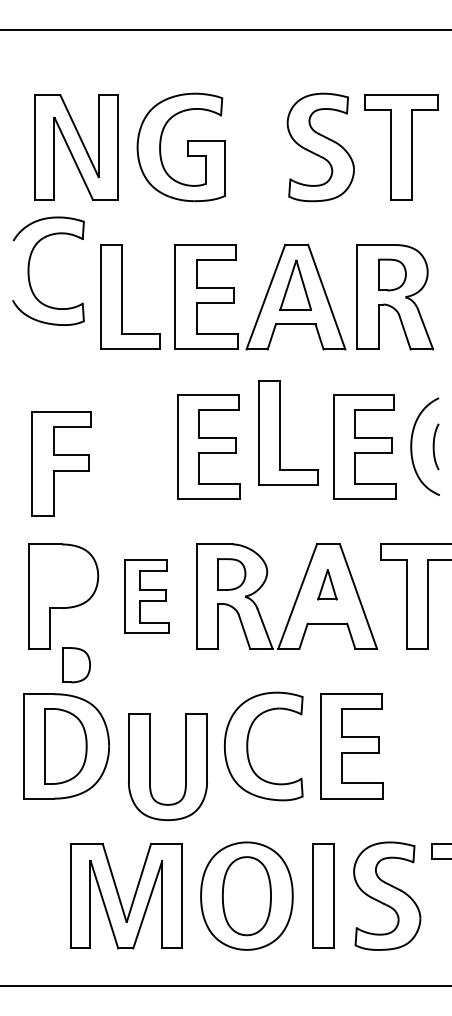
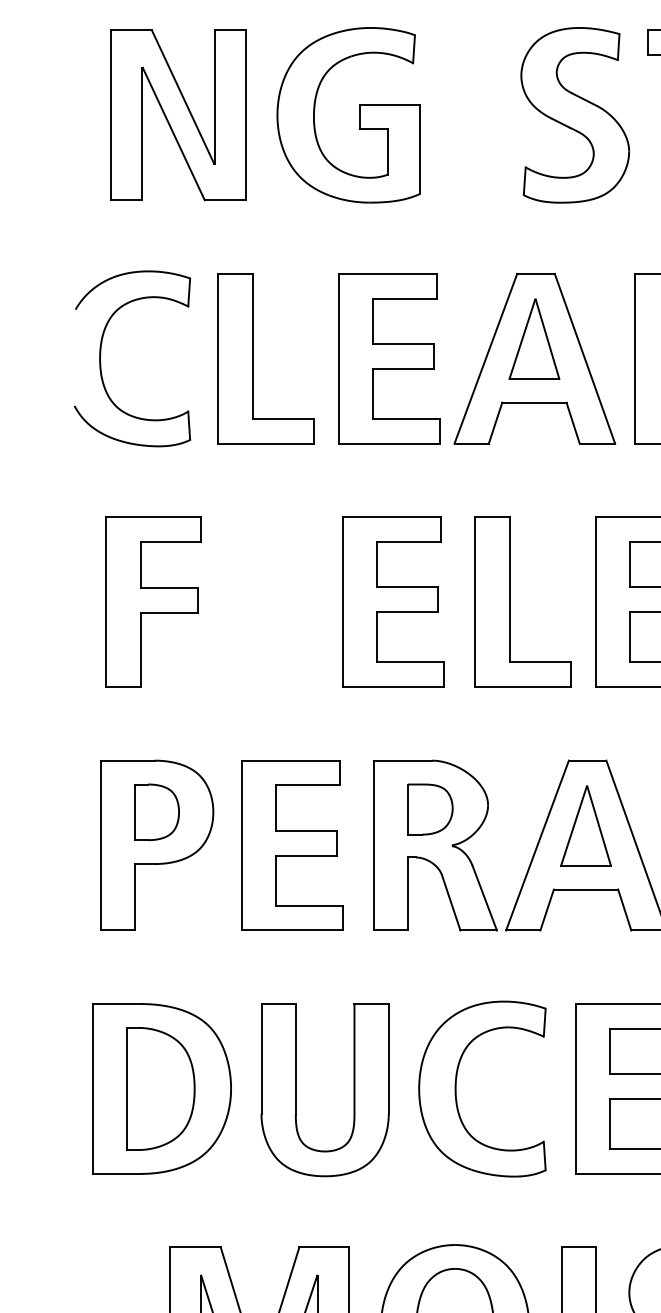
part: (29, 270) -> (101, 357), moved
part: (280, 432) -> (509, 601), moved
part: (61, 463) -> (153, 601), moved
part: (327, 584) -> (586, 825), size x1.67
part: (146, 596) -> (291, 845), size x1.43
part: (76, 665) -> (156, 812), moved
part: (150, 766) -> (296, 1089), moved

